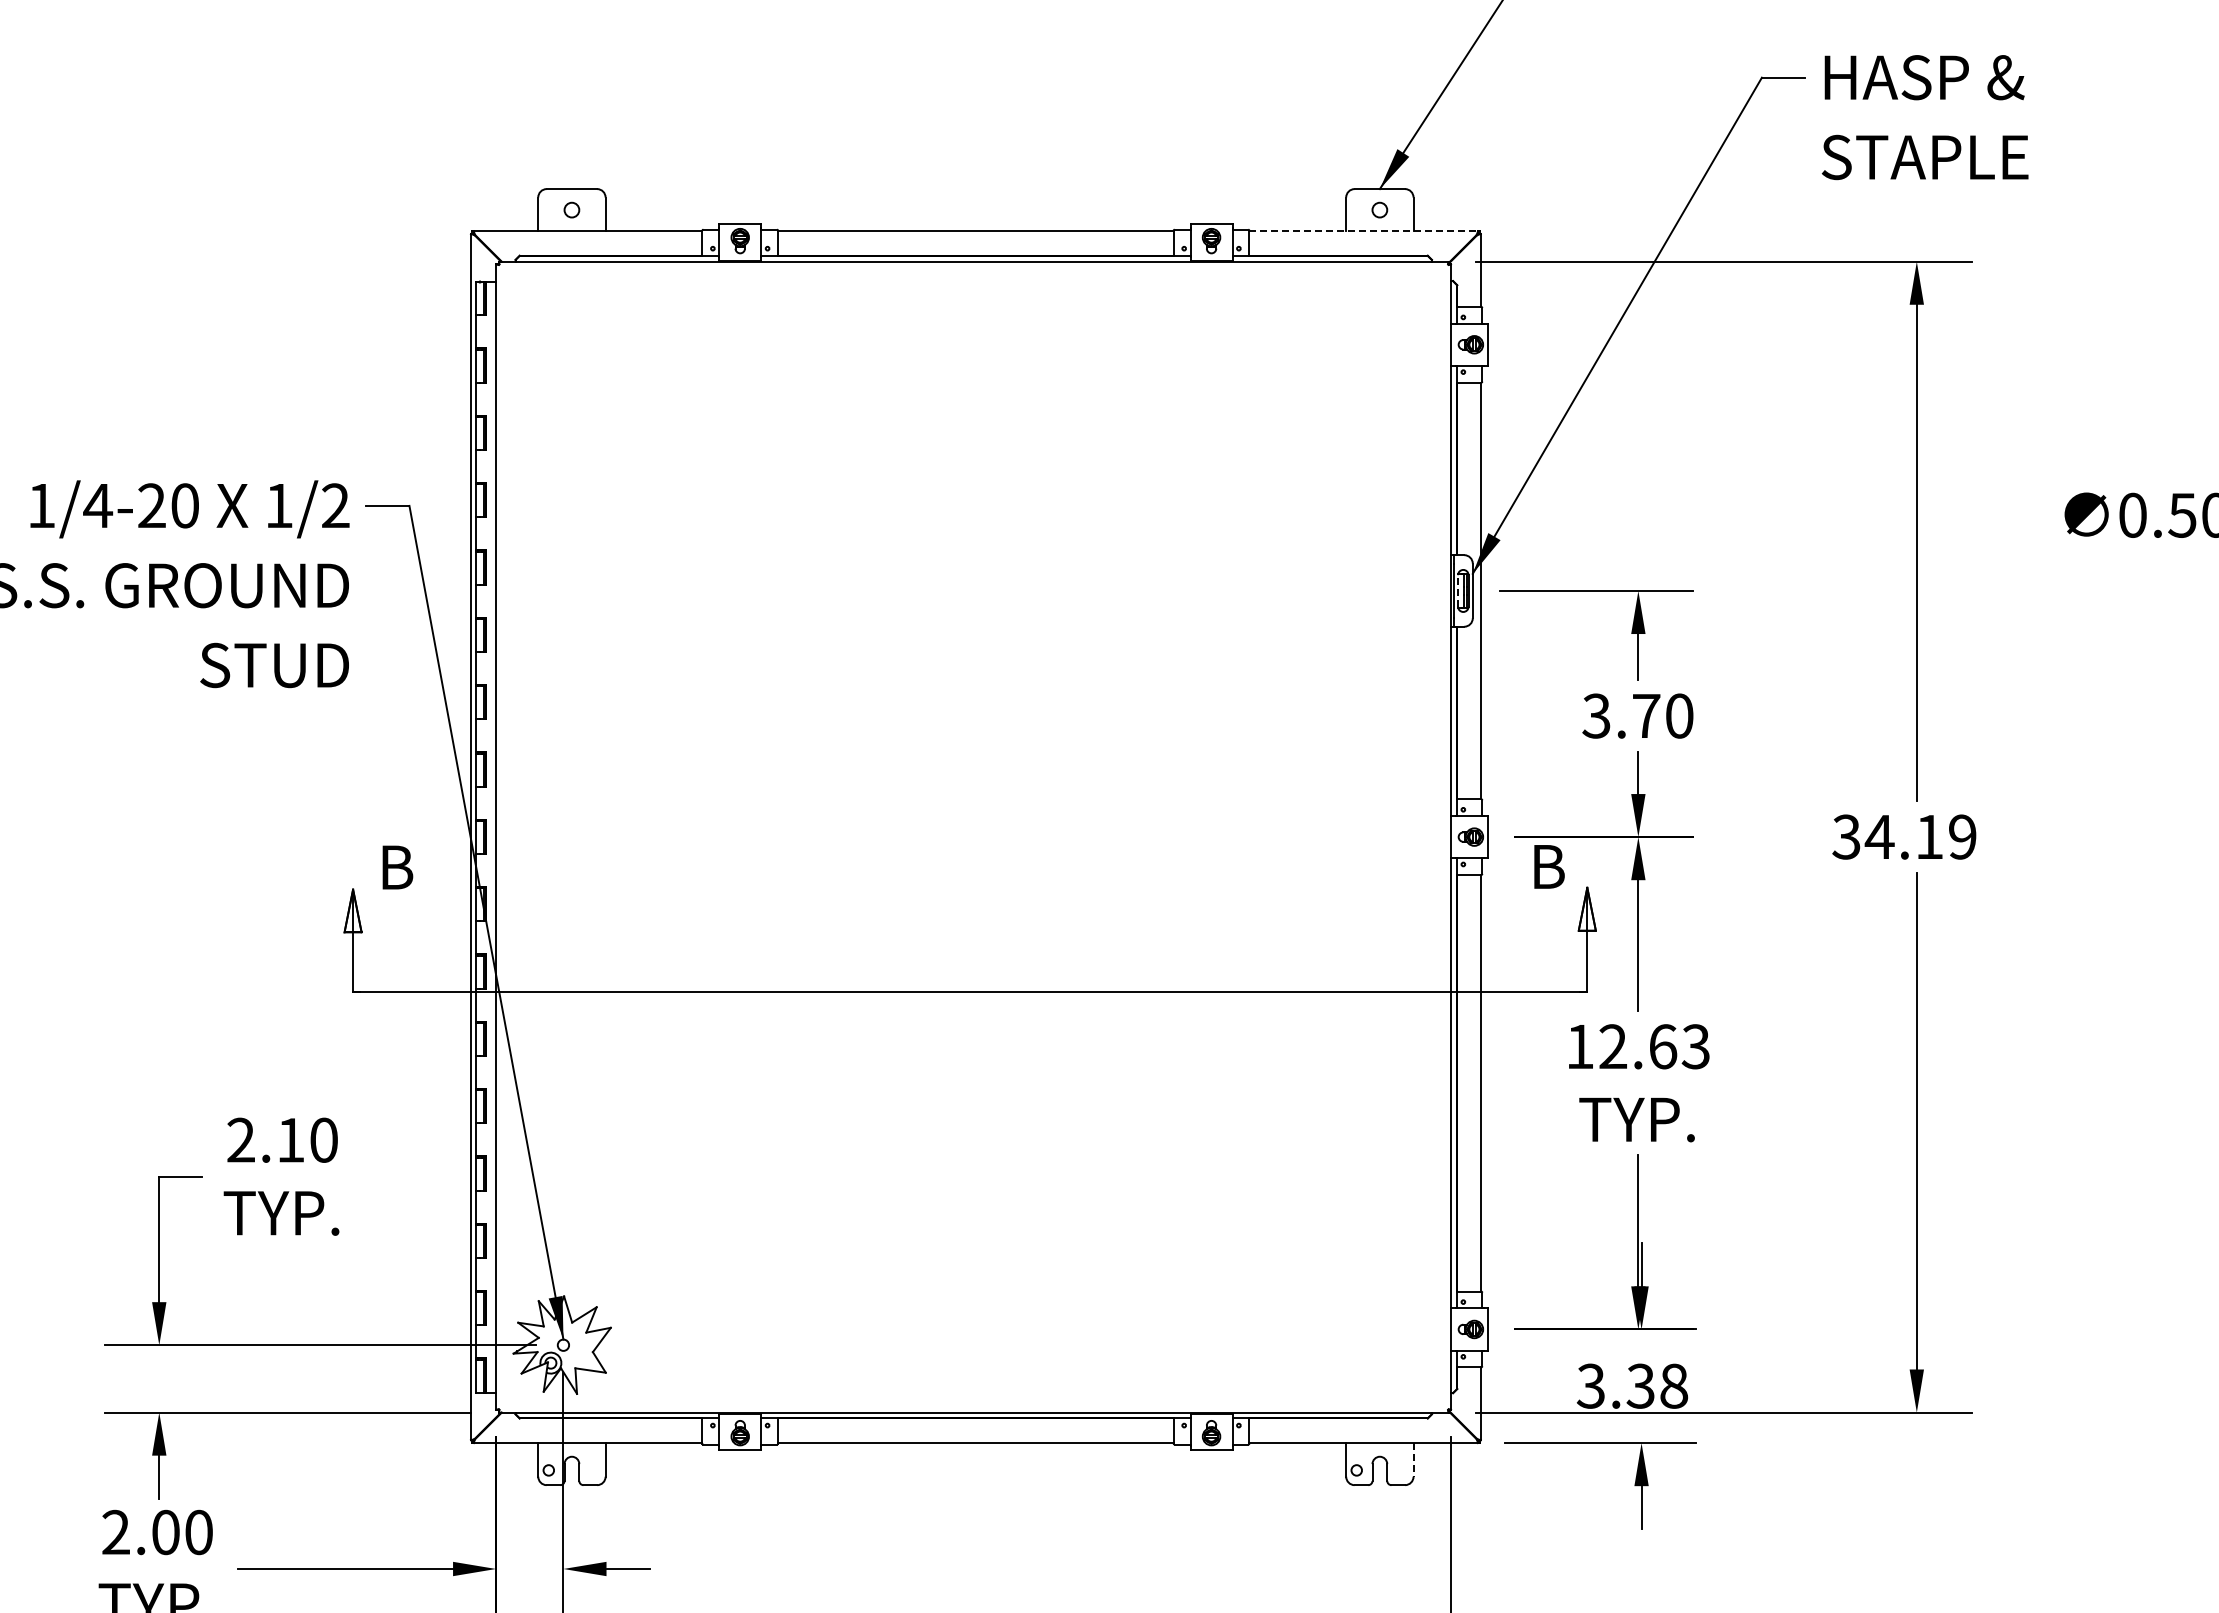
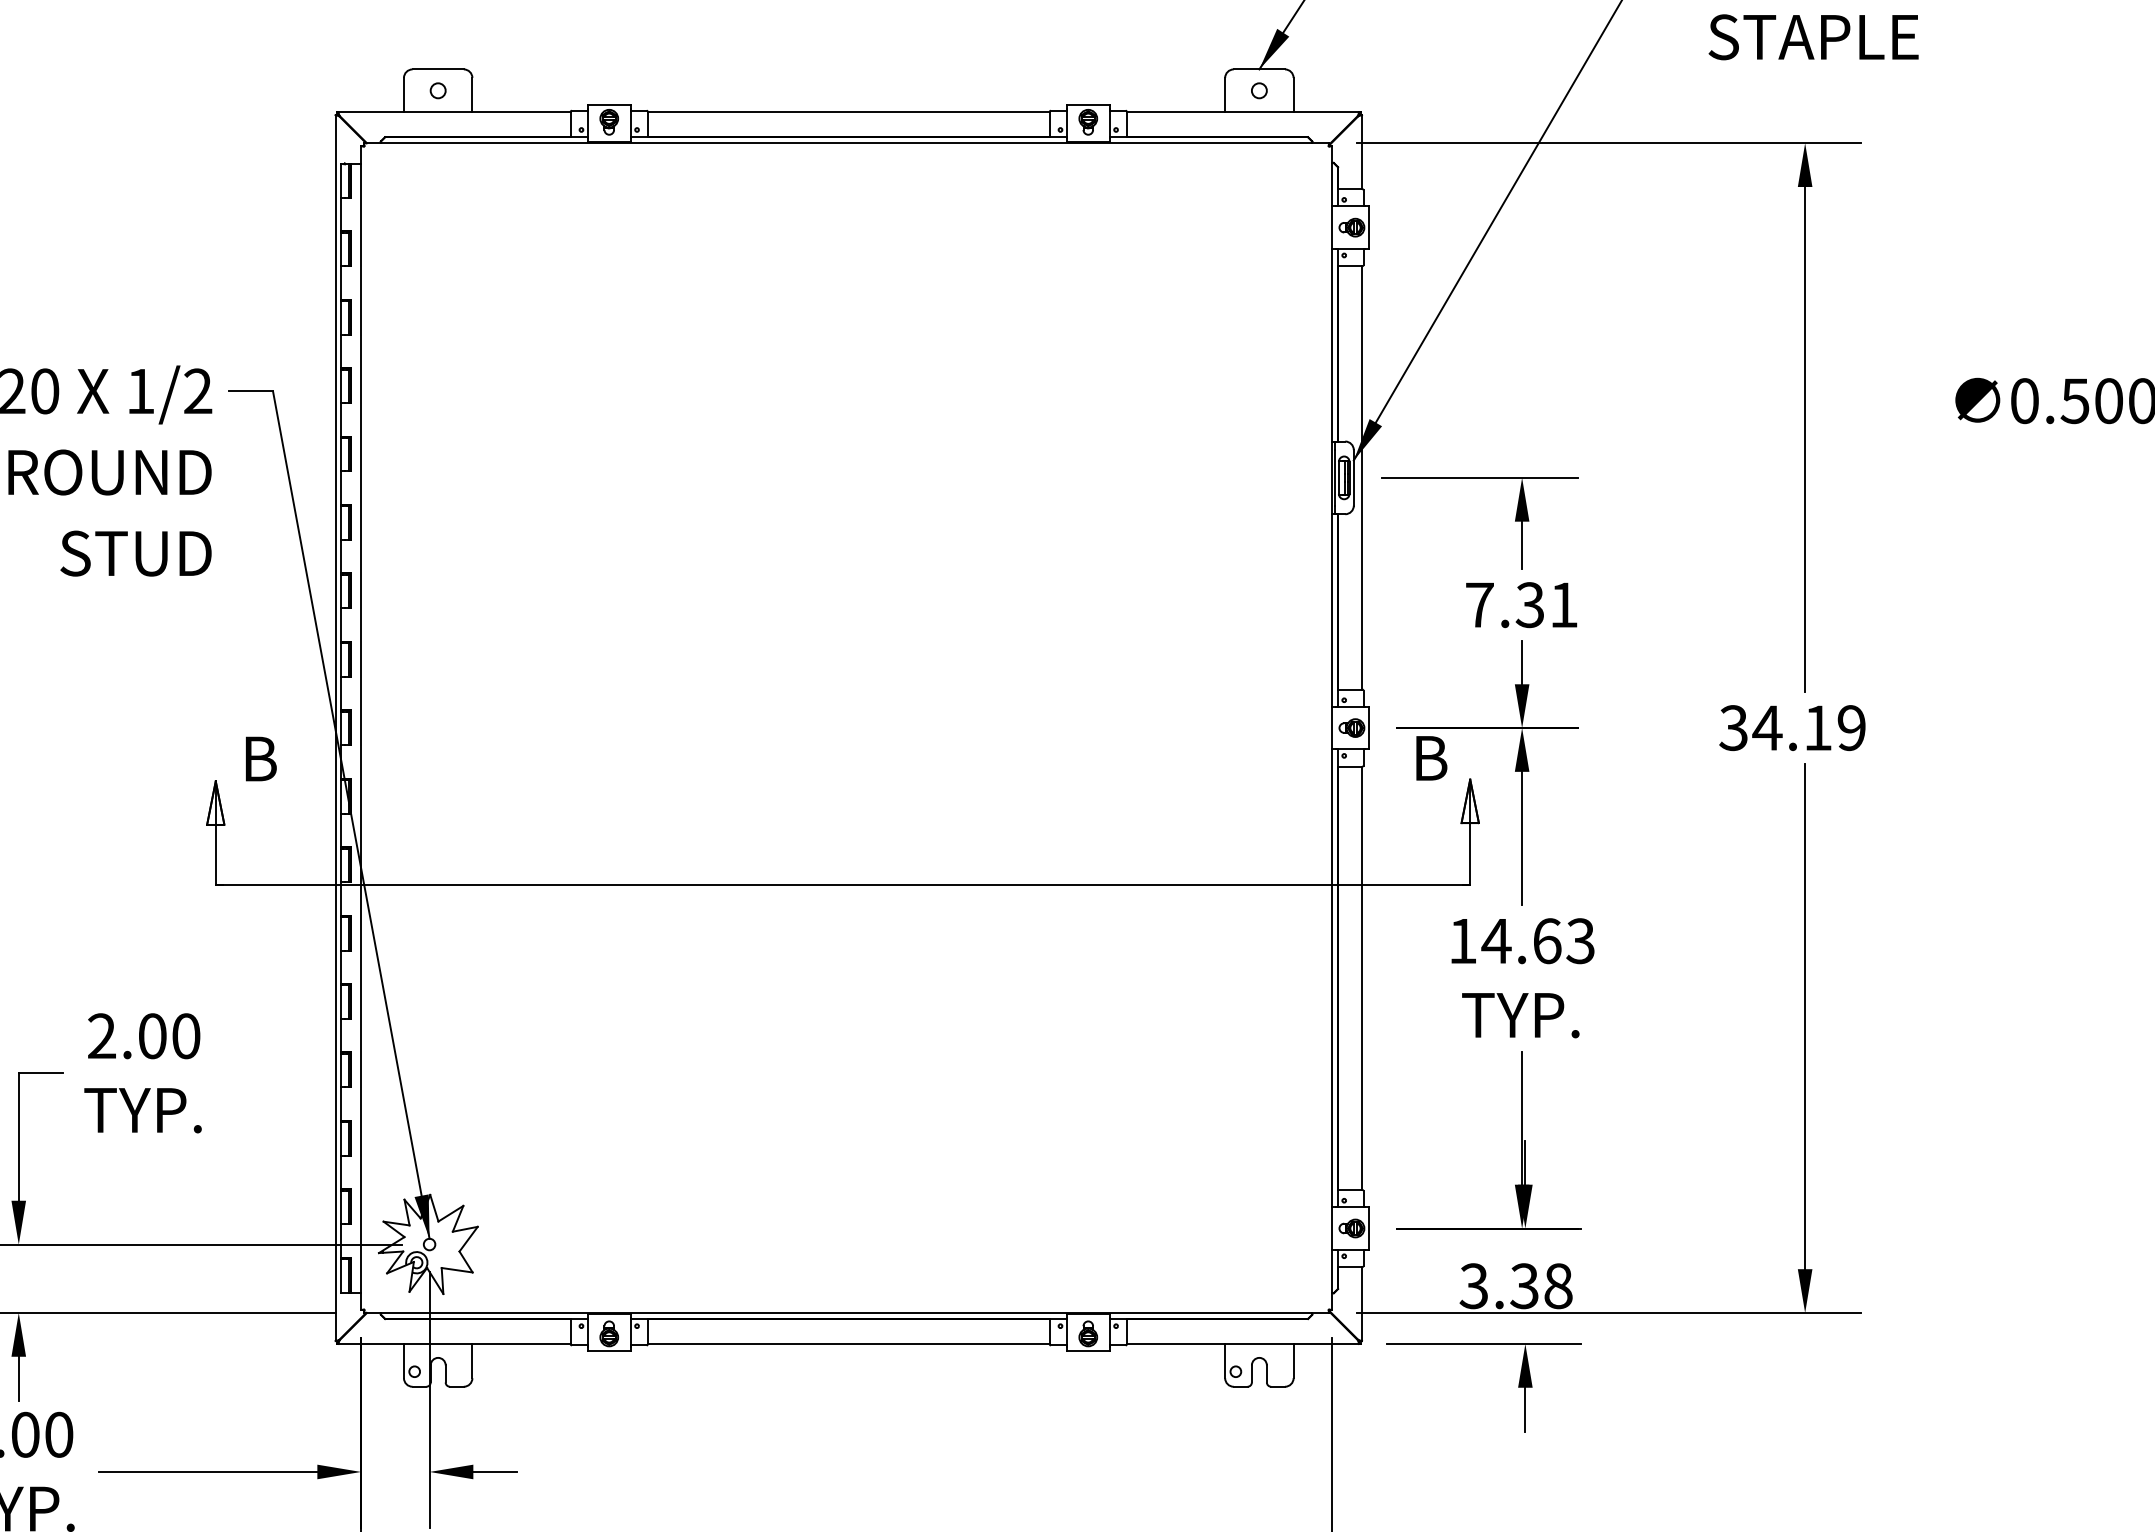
line: (1364, 231) -> (1243, 112), dashed -> solid
line: (1458, 590) -> (1339, 477), dashed -> solid
text: (1637, 715) -> (1521, 604), 3.70 -> 7.31
text: (1613, 1046) -> (1496, 940), 12.63 -> 14.63
text: (290, 1139) -> (152, 1035), 2.10 -> 2.00
line: (1413, 1459) -> (1293, 1360), dashed -> solid

